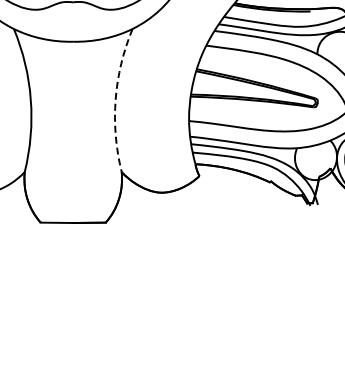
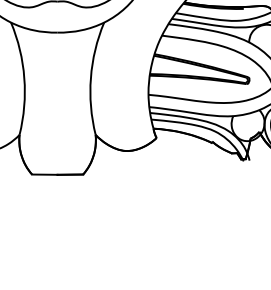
arc: (115, 99) -> (90, 77), dashed -> solid

